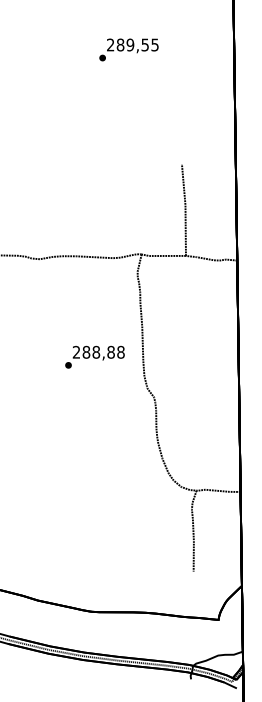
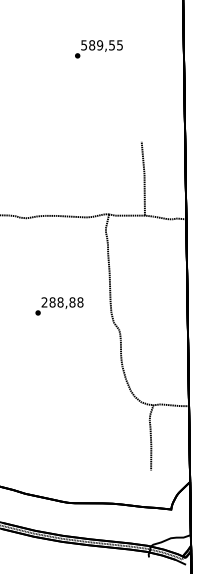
text: (109, 45) -> (83, 45), 289,55 -> 589,55
text: (95, 357) -> (59, 306), moved

